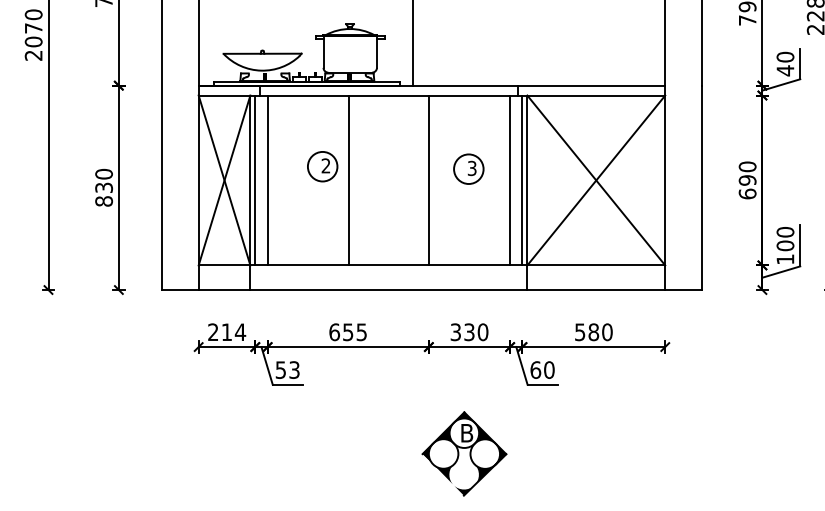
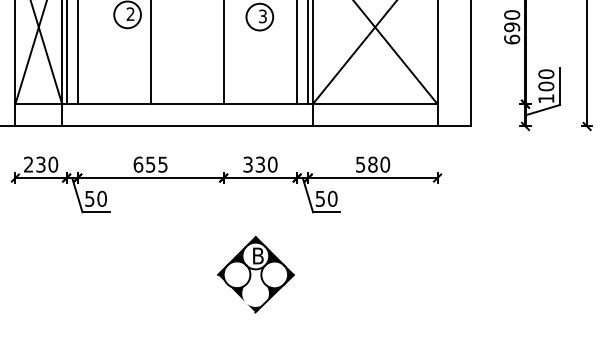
text: (233, 332) -> (46, 164), 214 -> 230
text: (294, 369) -> (102, 198), 53 -> 50
text: (535, 369) -> (320, 198), 60 -> 50

